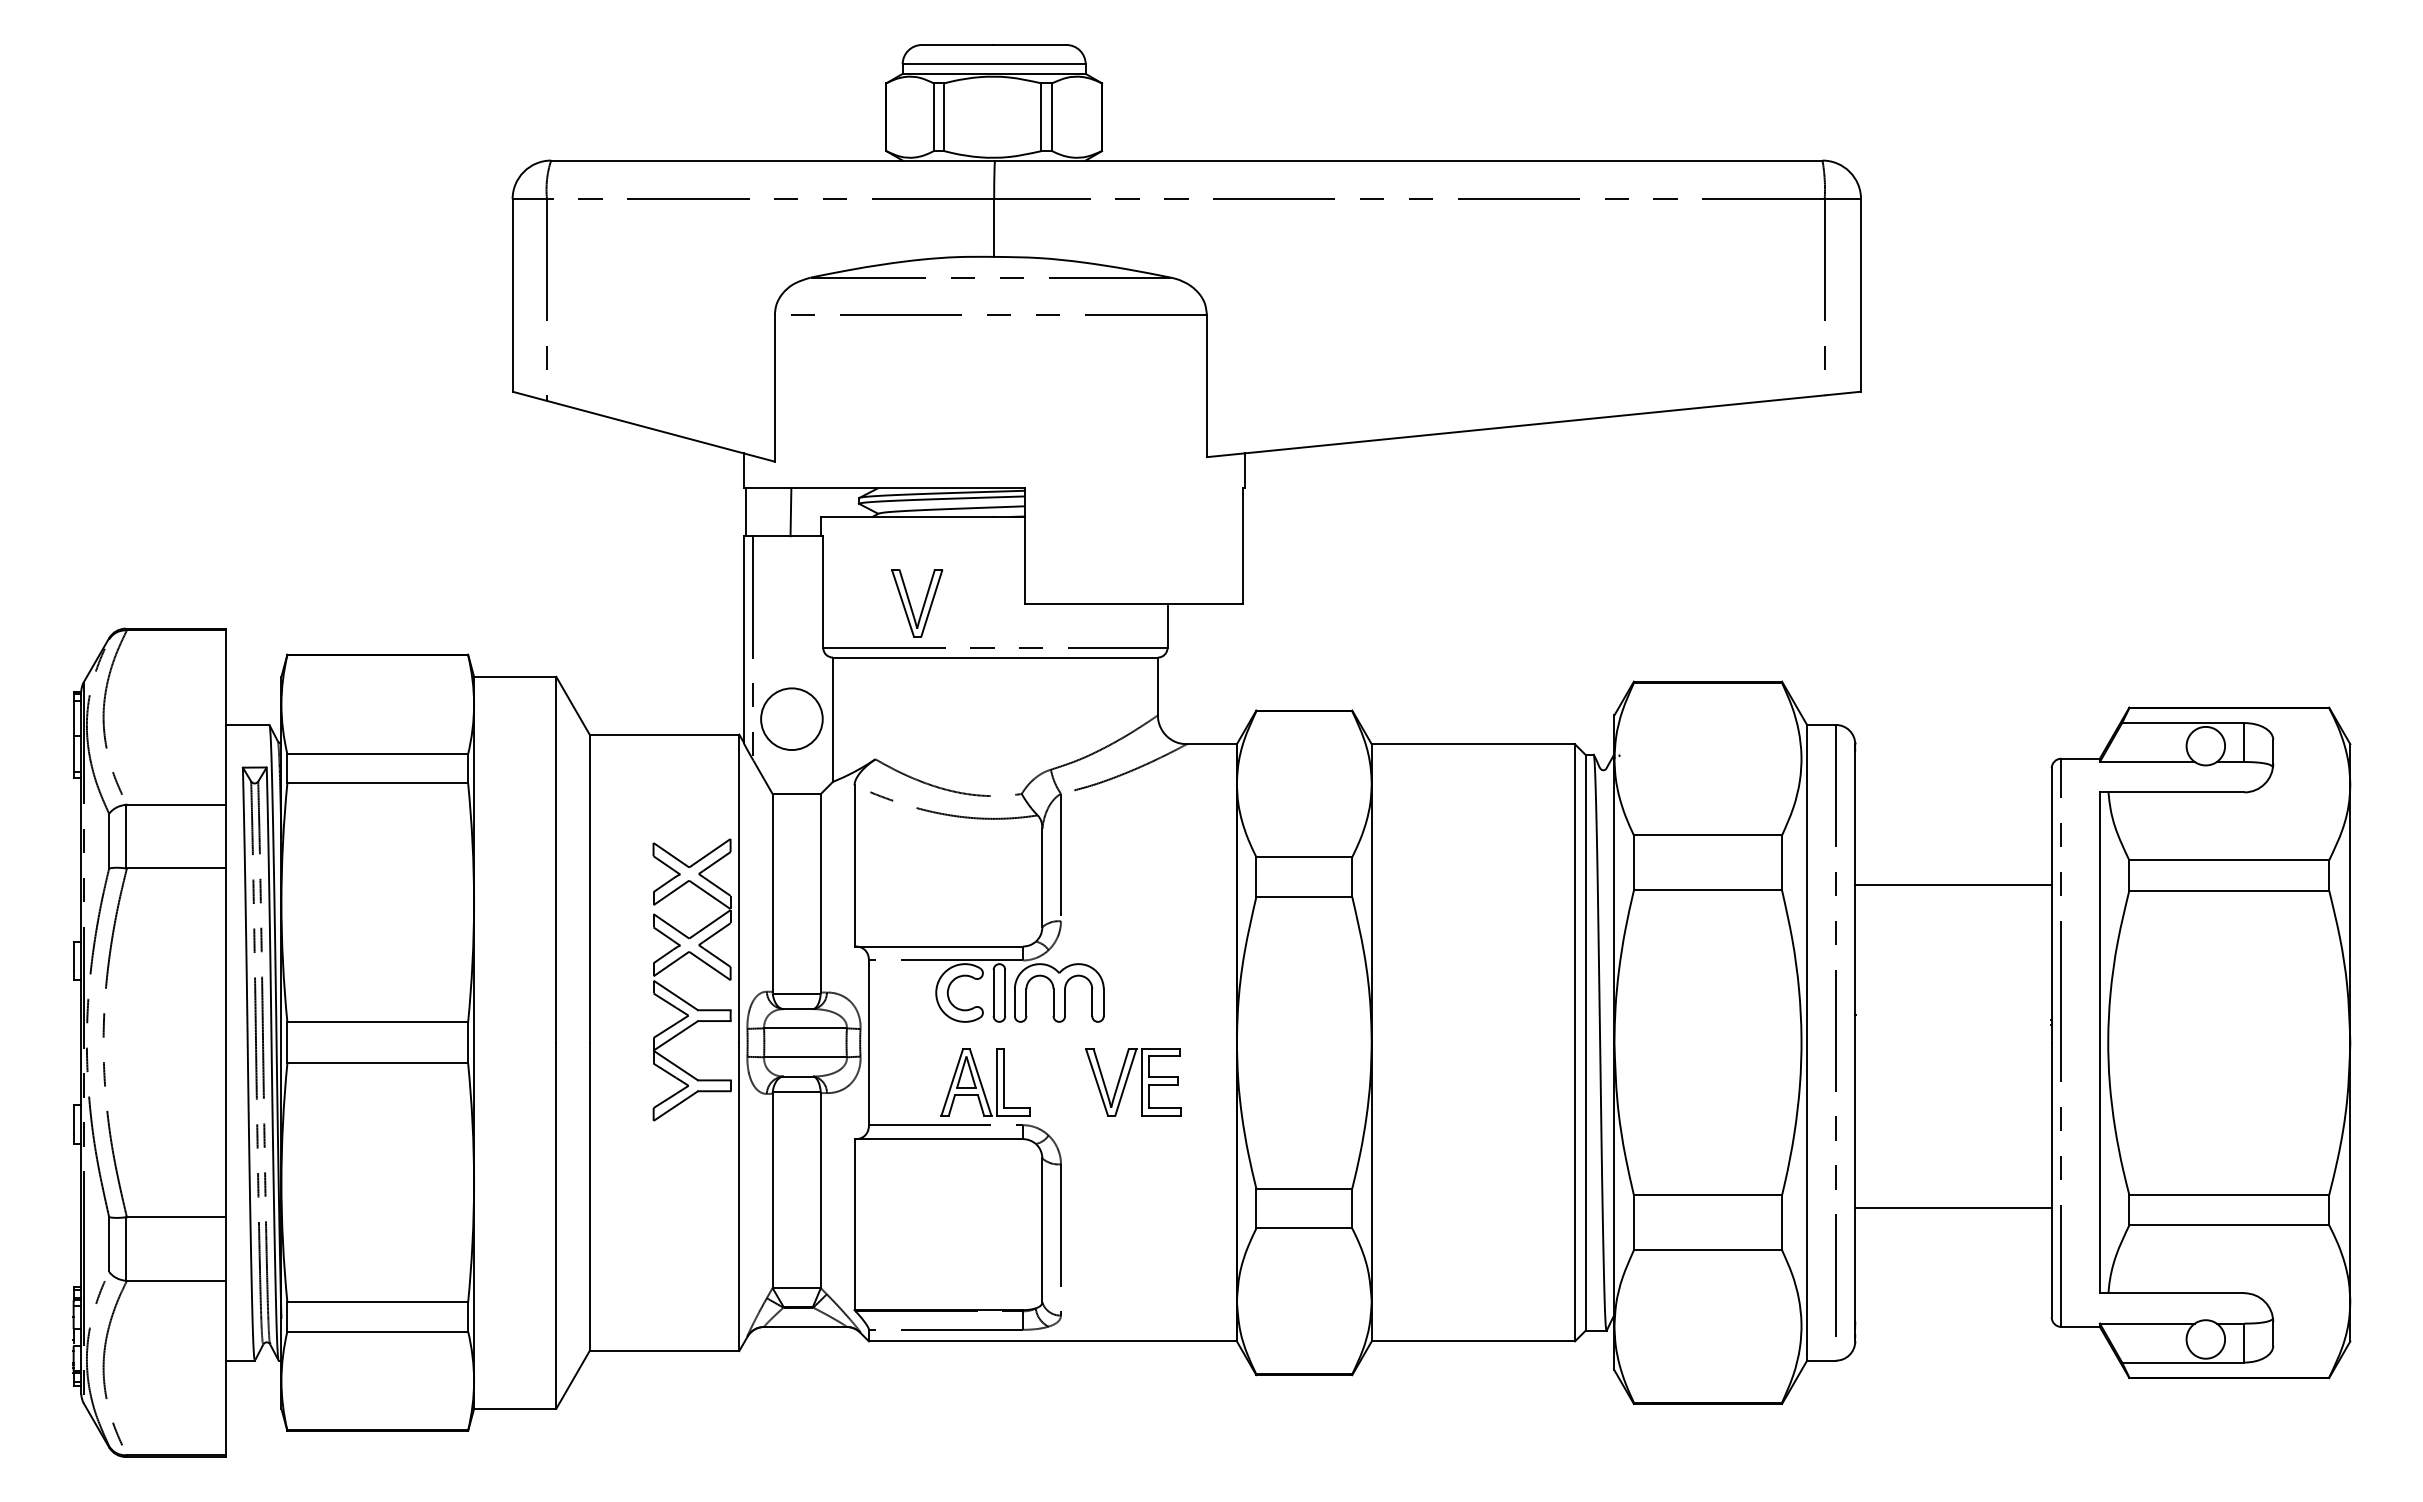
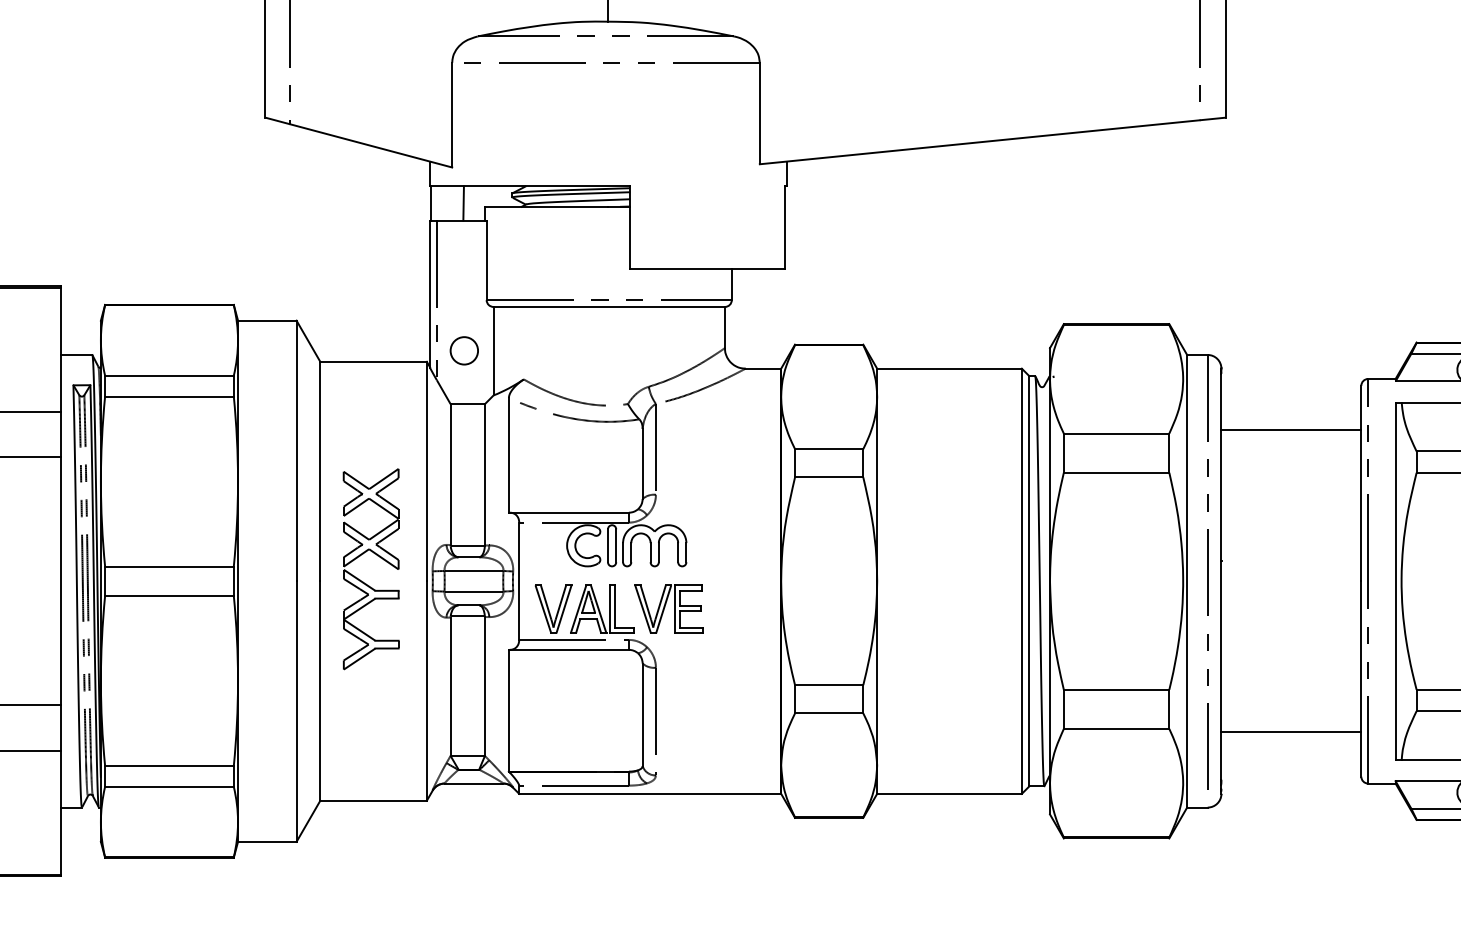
part: (917, 603) -> (553, 609), moved
circle: (791, 718) -> (464, 350), size x0.62
line: (1953, 884) -> (1291, 430), moved
part: (702, 962) -> (378, 556), moved
part: (1127, 1081) -> (664, 608), moved
line: (1953, 1207) -> (1291, 731), moved

